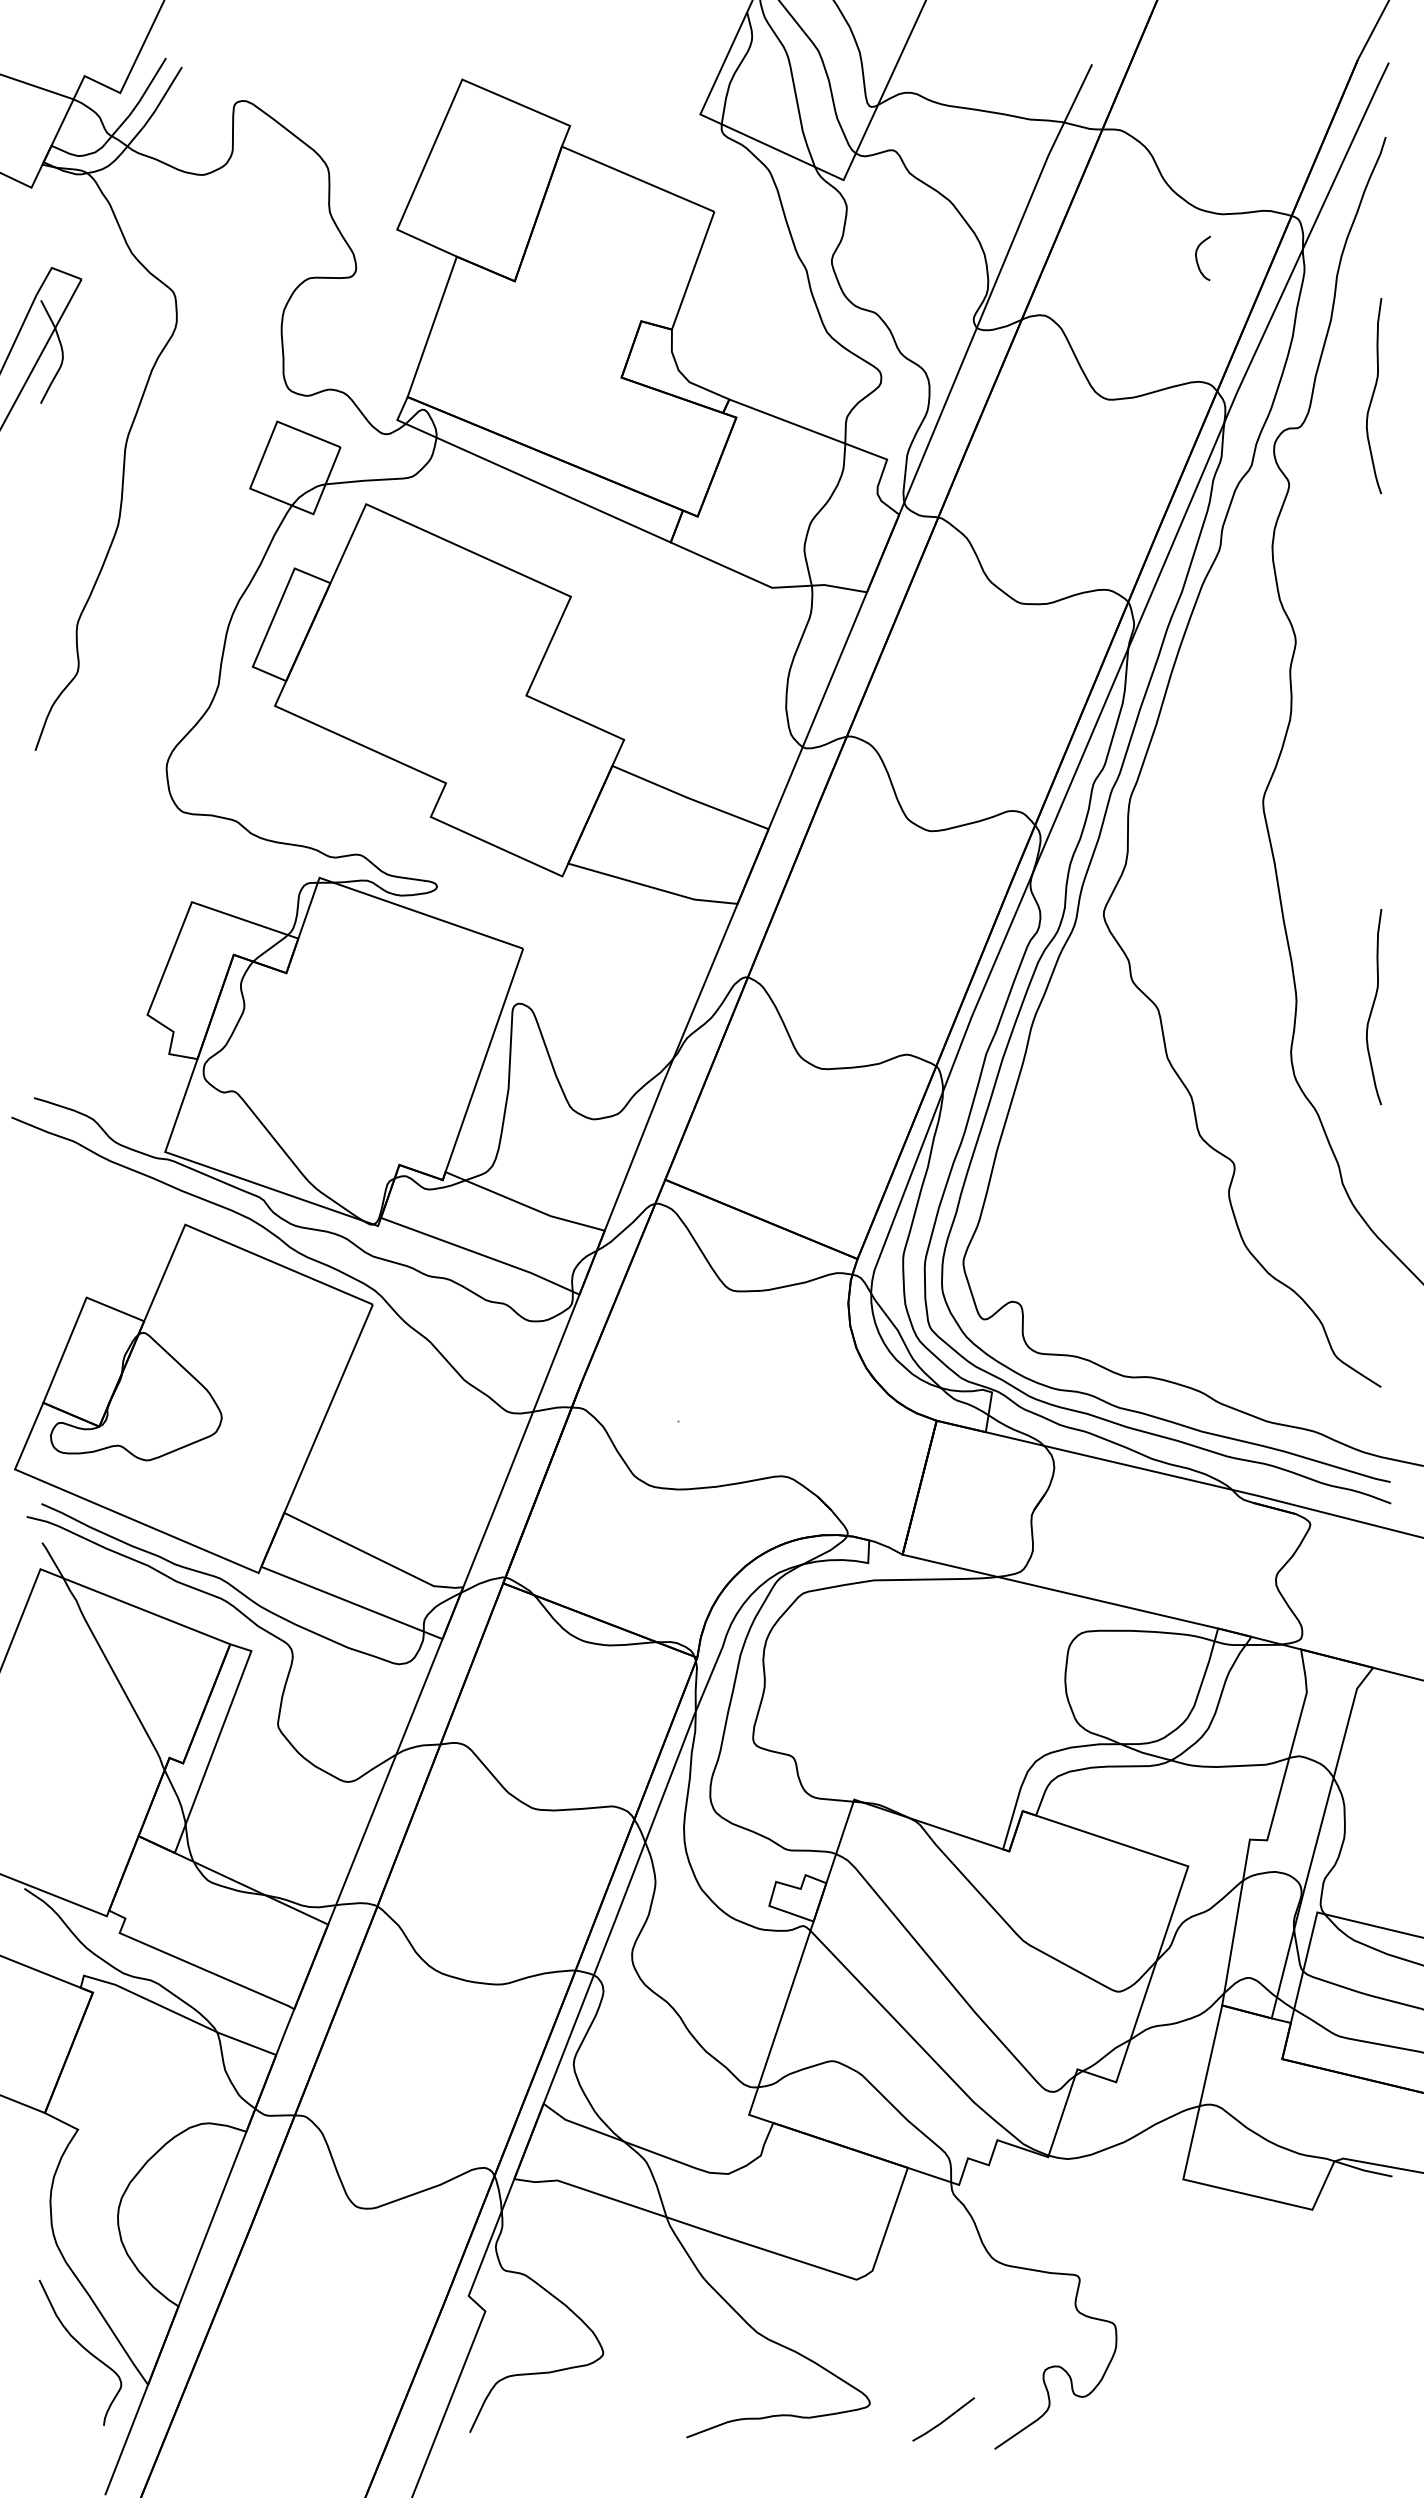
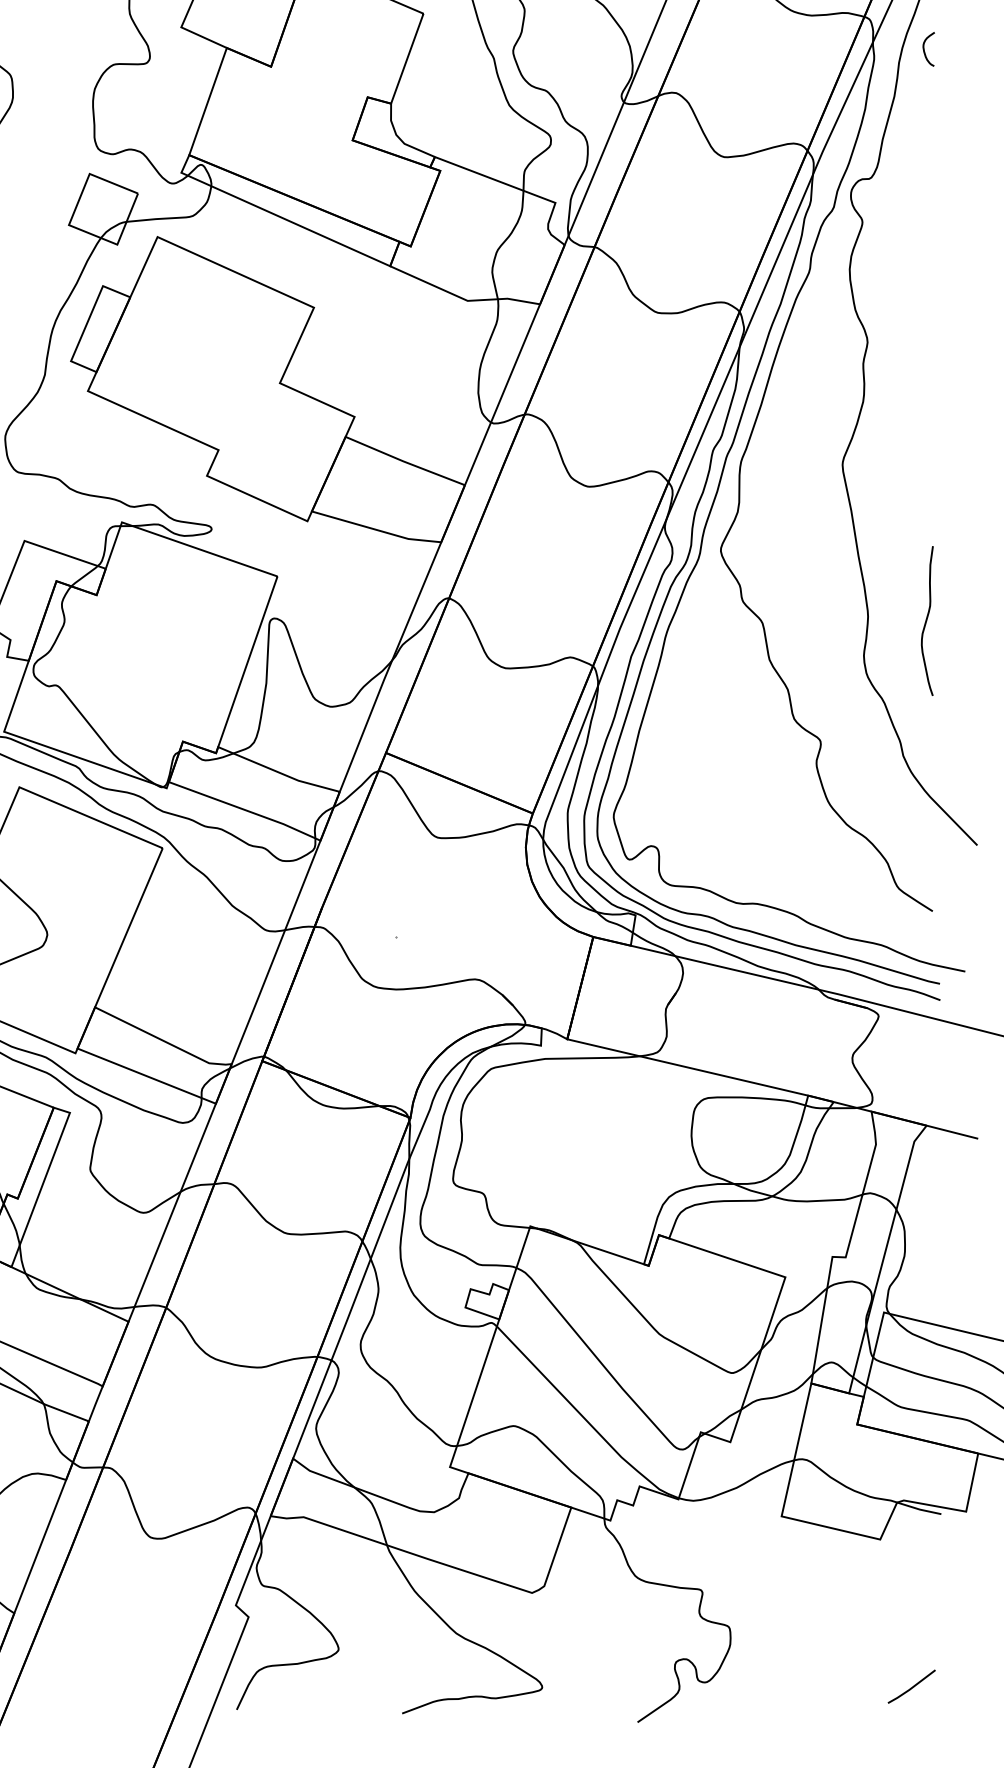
curve: (1197, 258) -> (924, 49), moved
curve: (1373, 396) -> (926, 154), removed
line: (944, 2419) -> (912, 1686), moved

